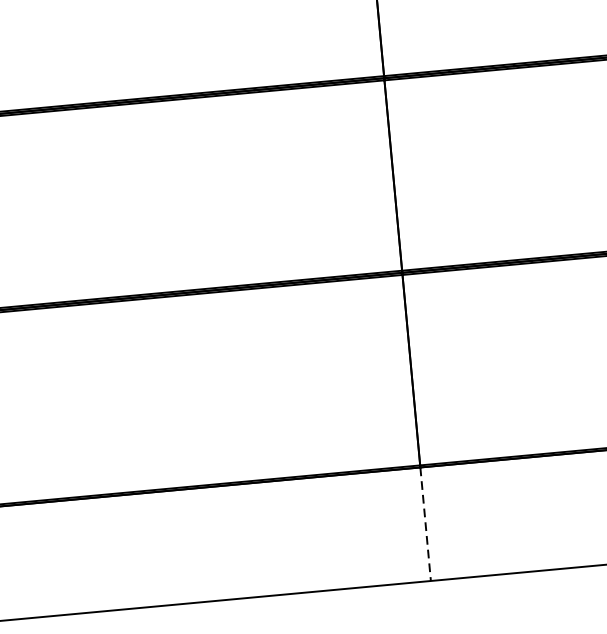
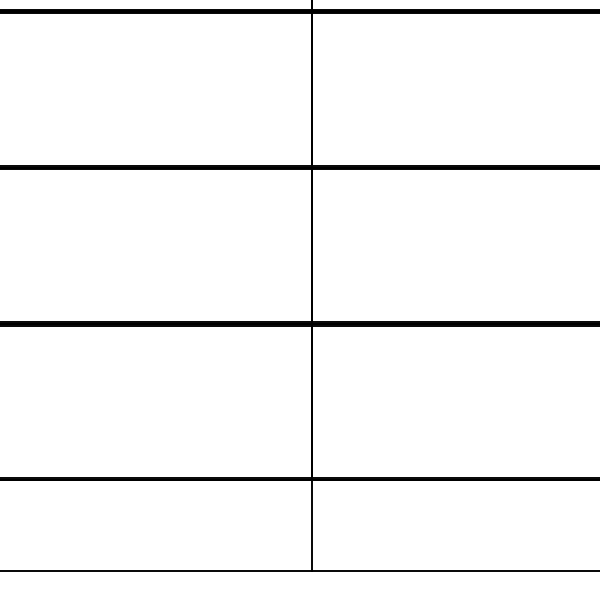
line: (425, 523) -> (312, 525), dashed -> solid

